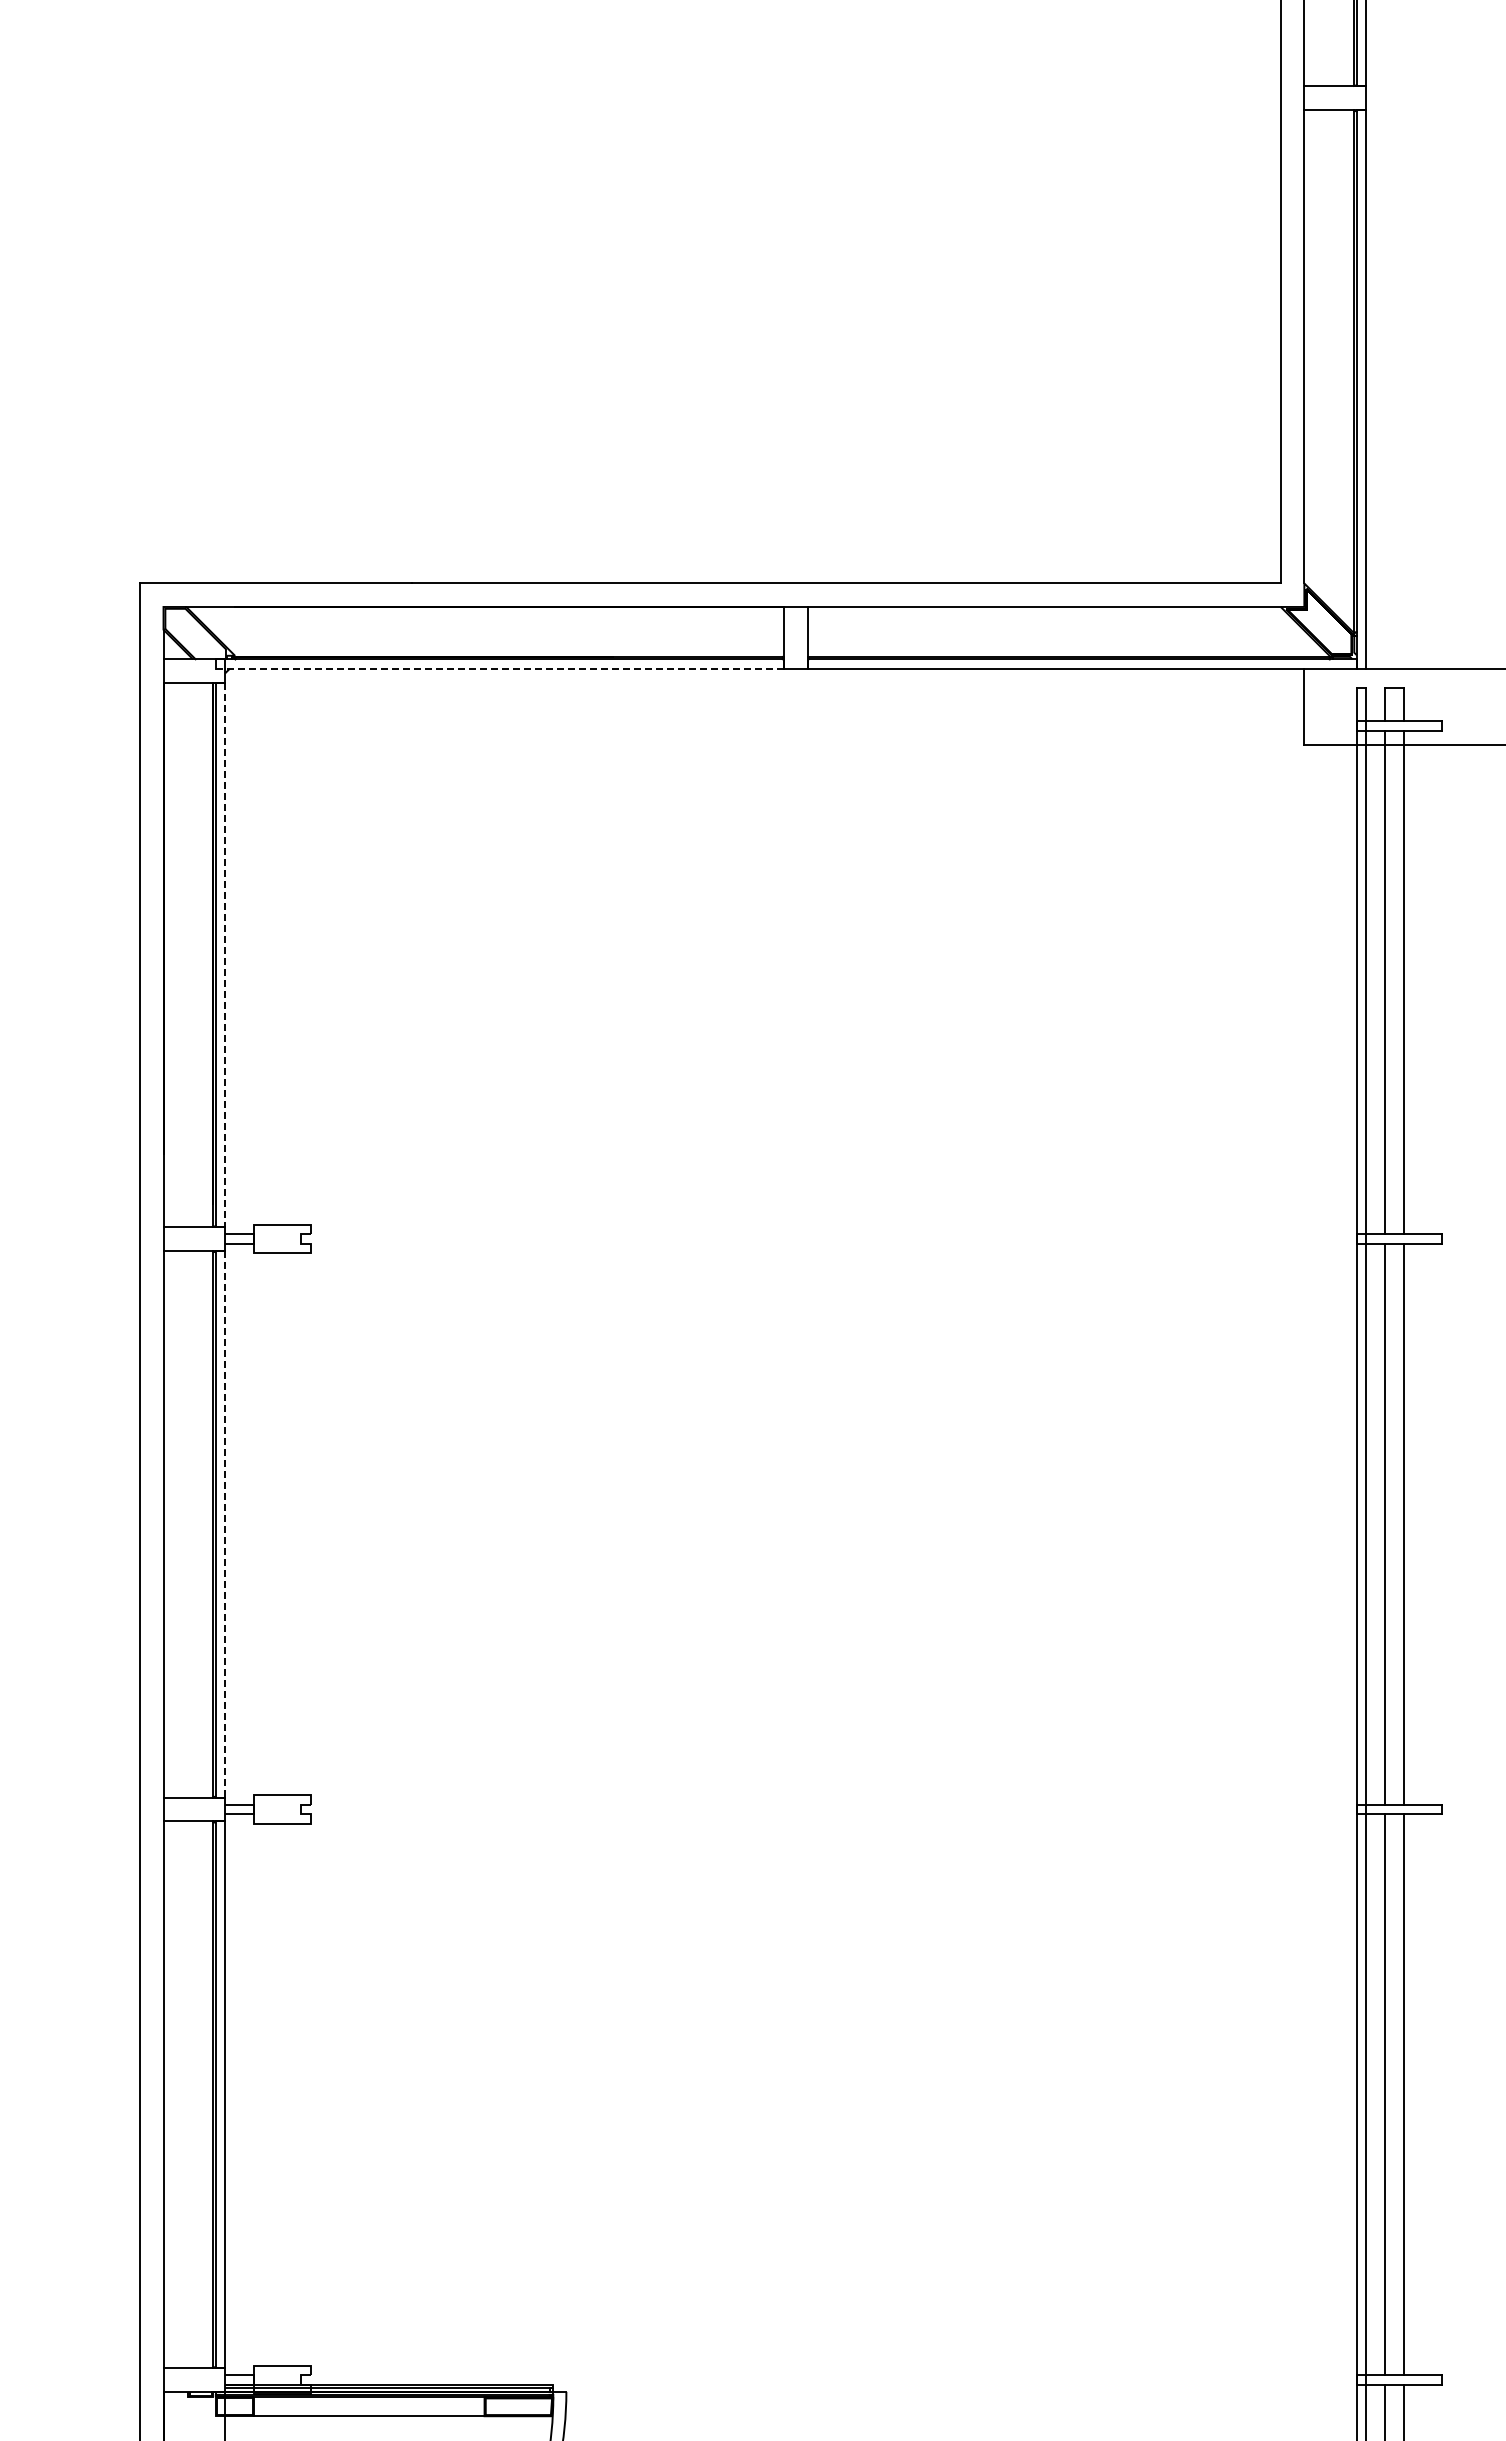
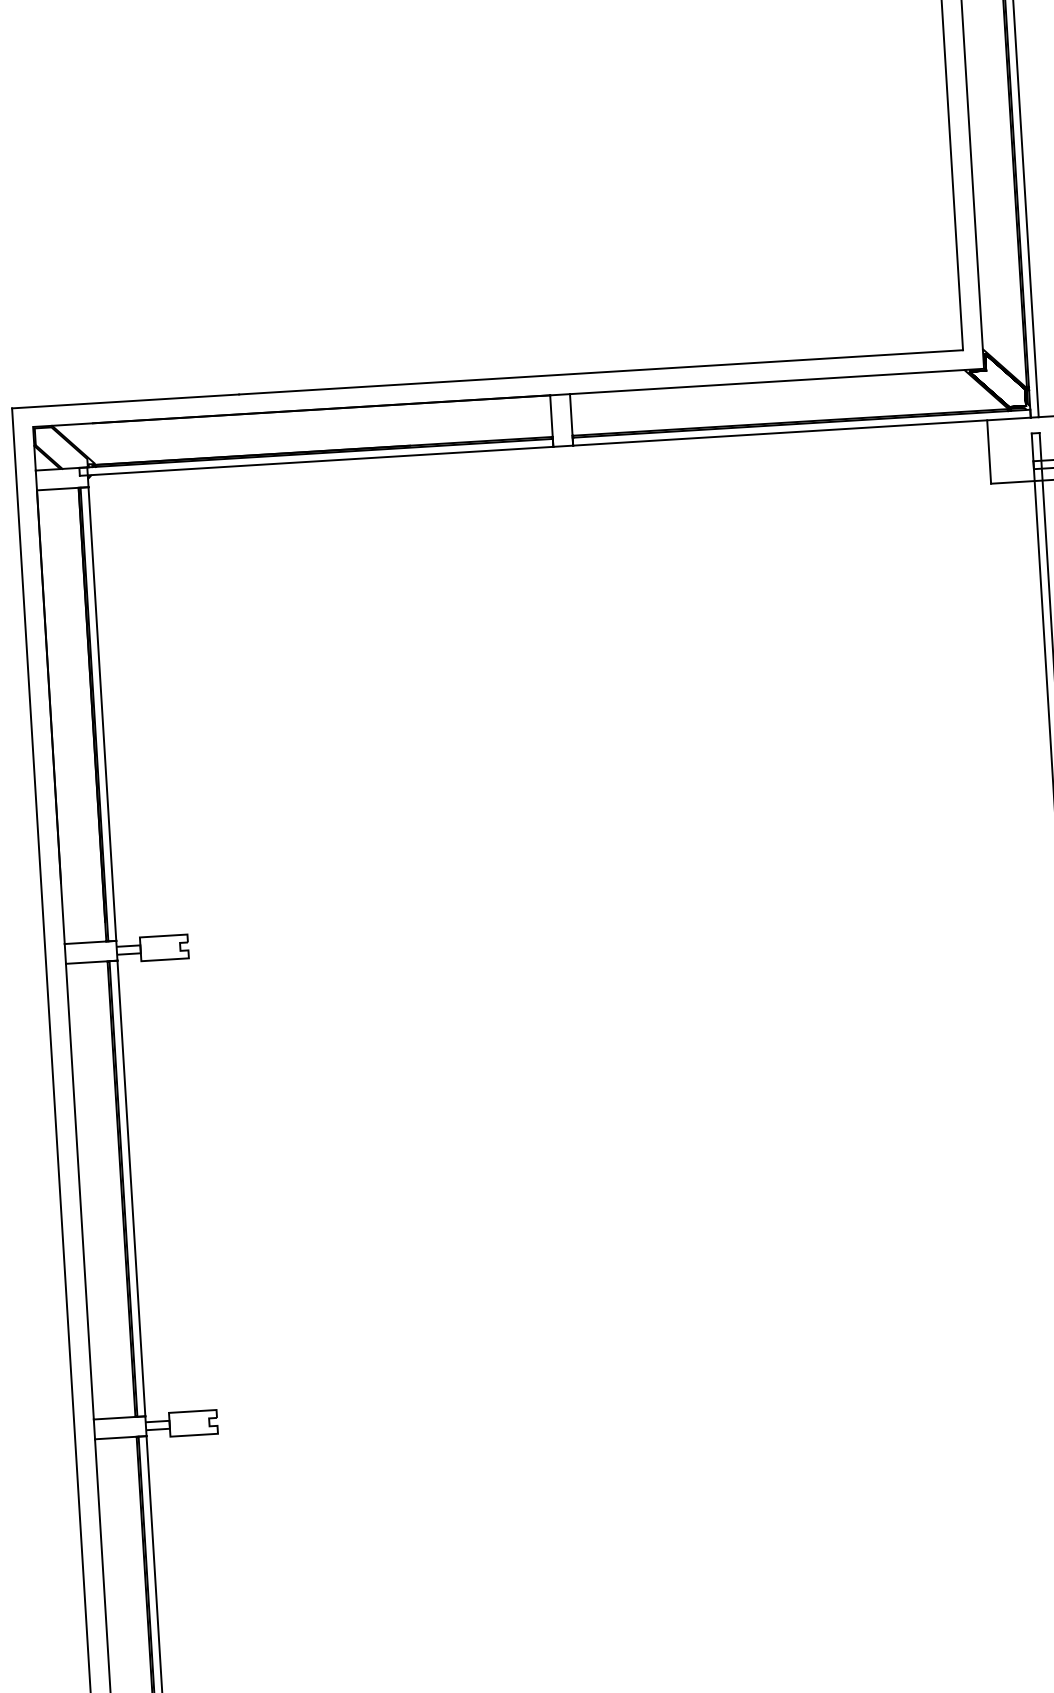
line: (499, 668) -> (316, 461), dashed -> solid
line: (225, 955) -> (102, 714), dashed -> solid
line: (225, 1524) -> (131, 1188), dashed -> solid

